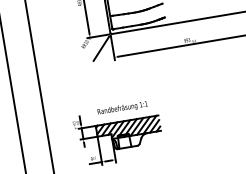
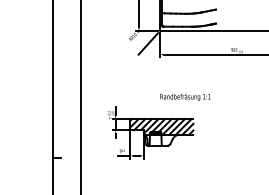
text: (122, 108) -> (185, 97), moved

